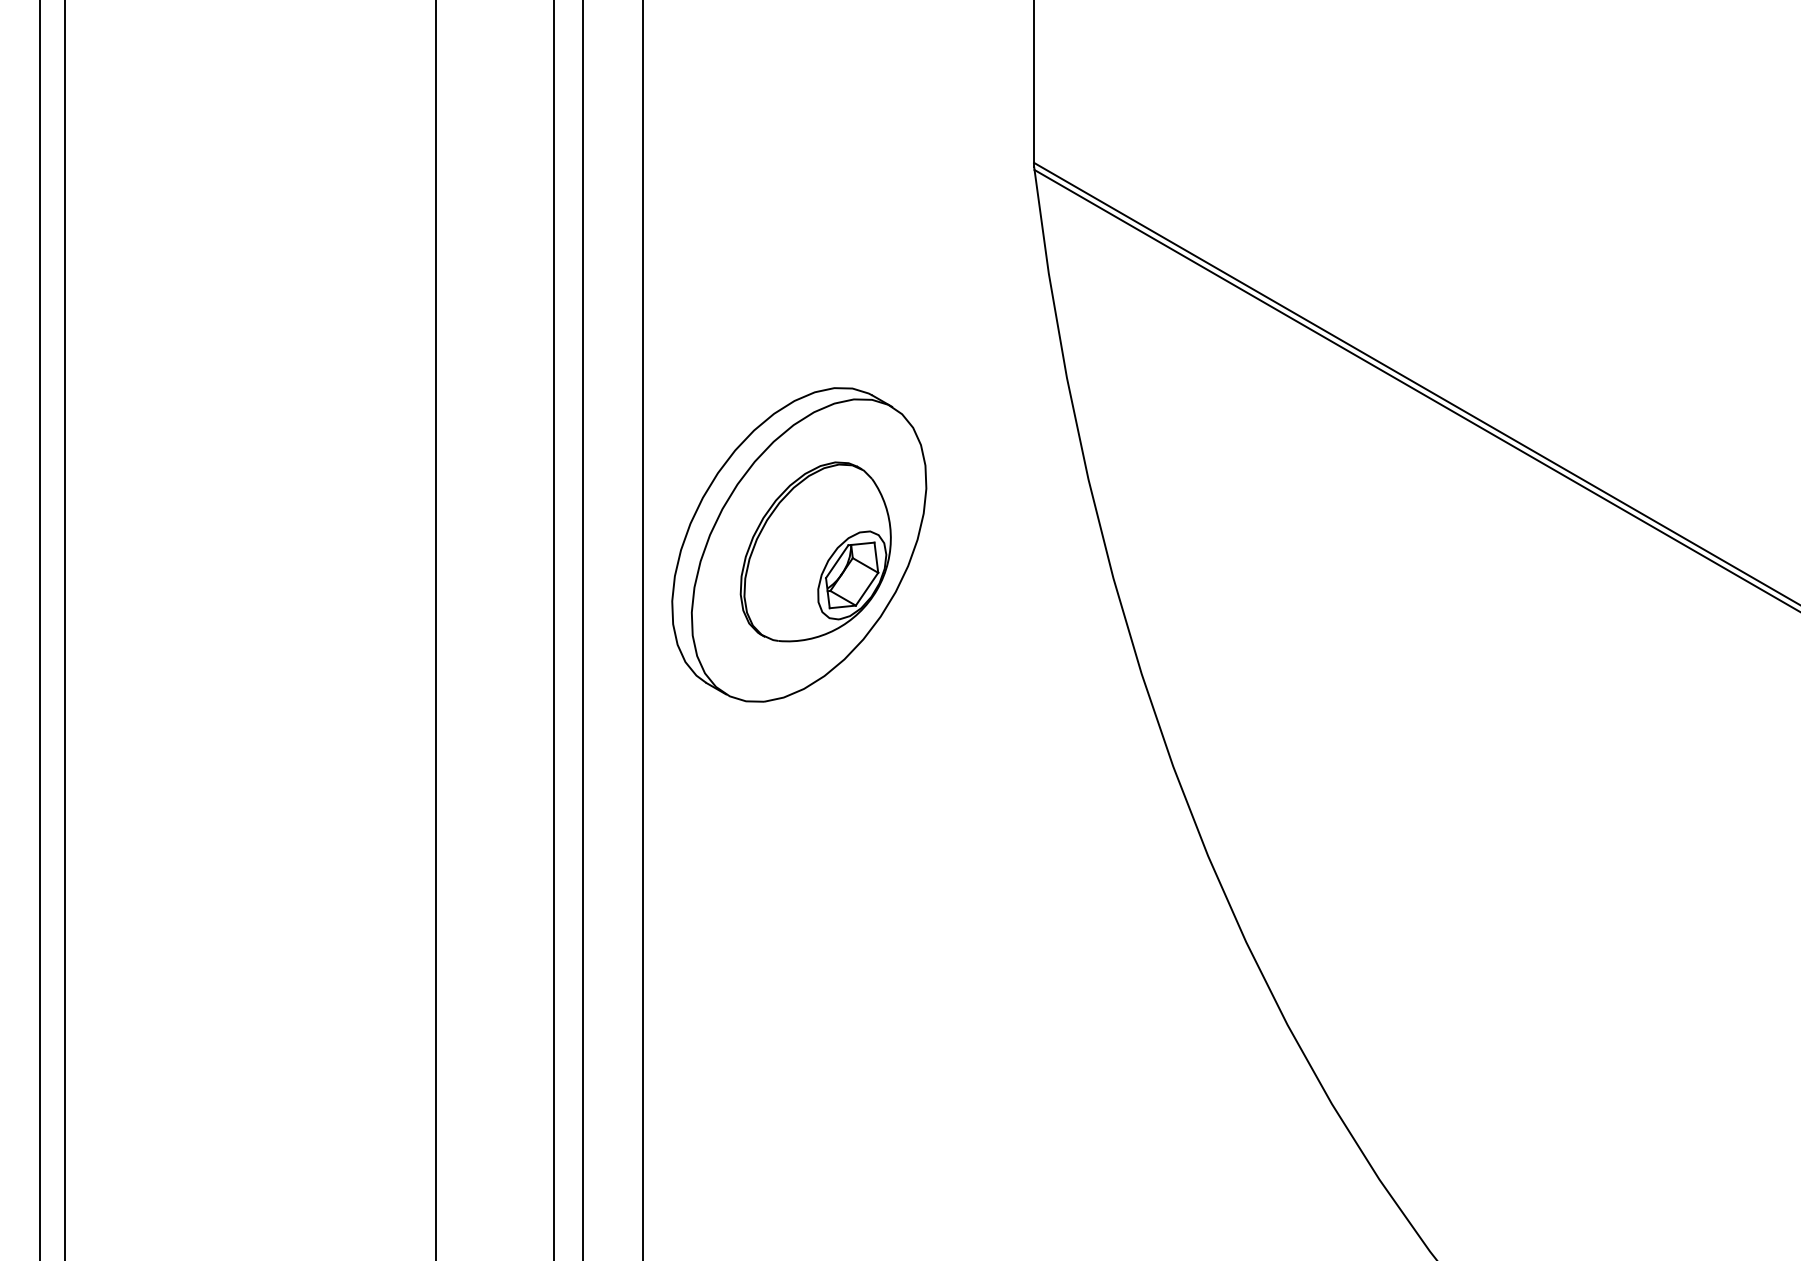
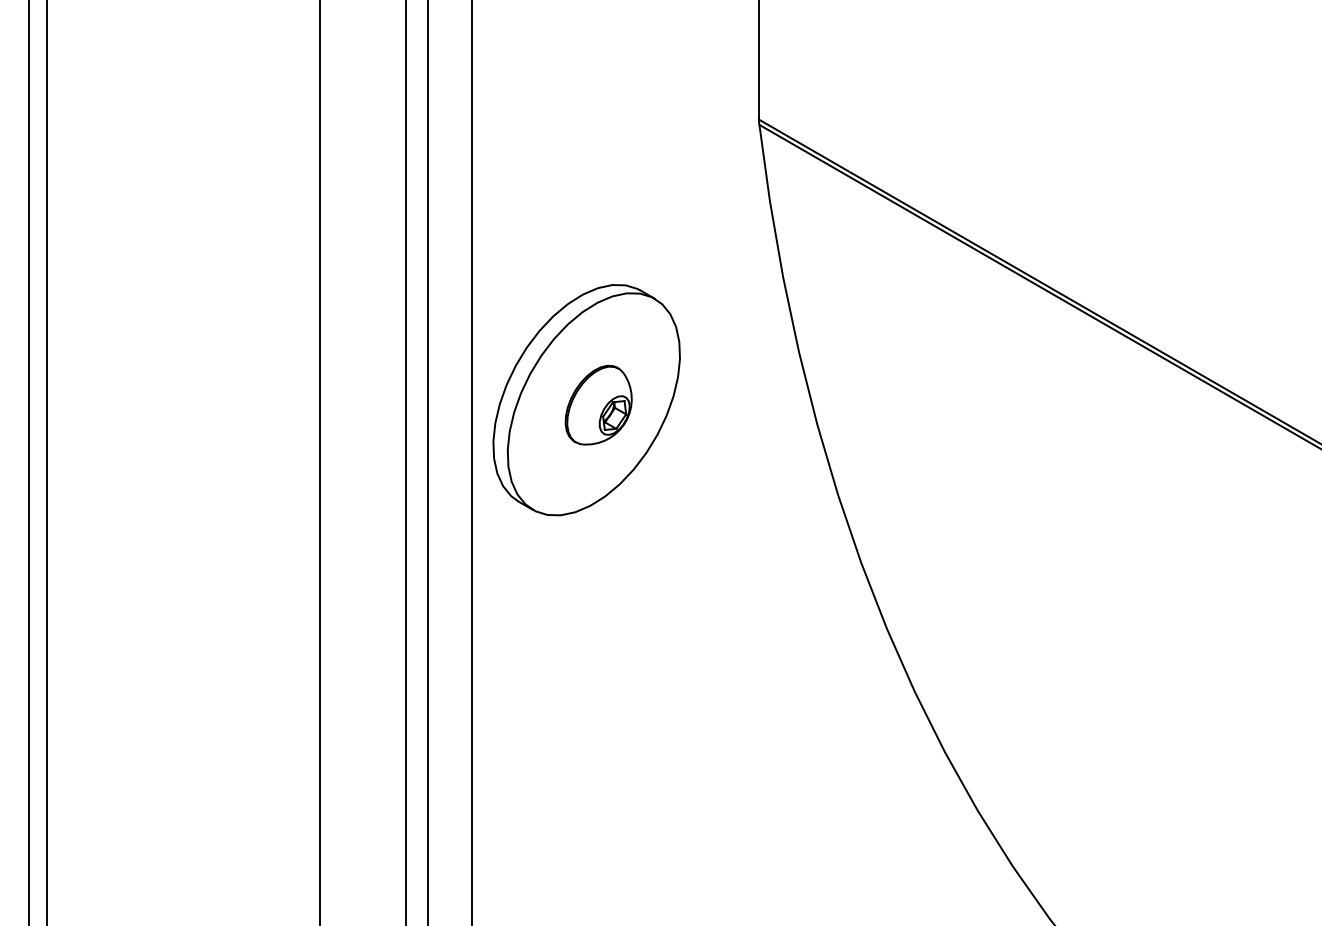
part: (815, 550) -> (598, 404), size x0.6

